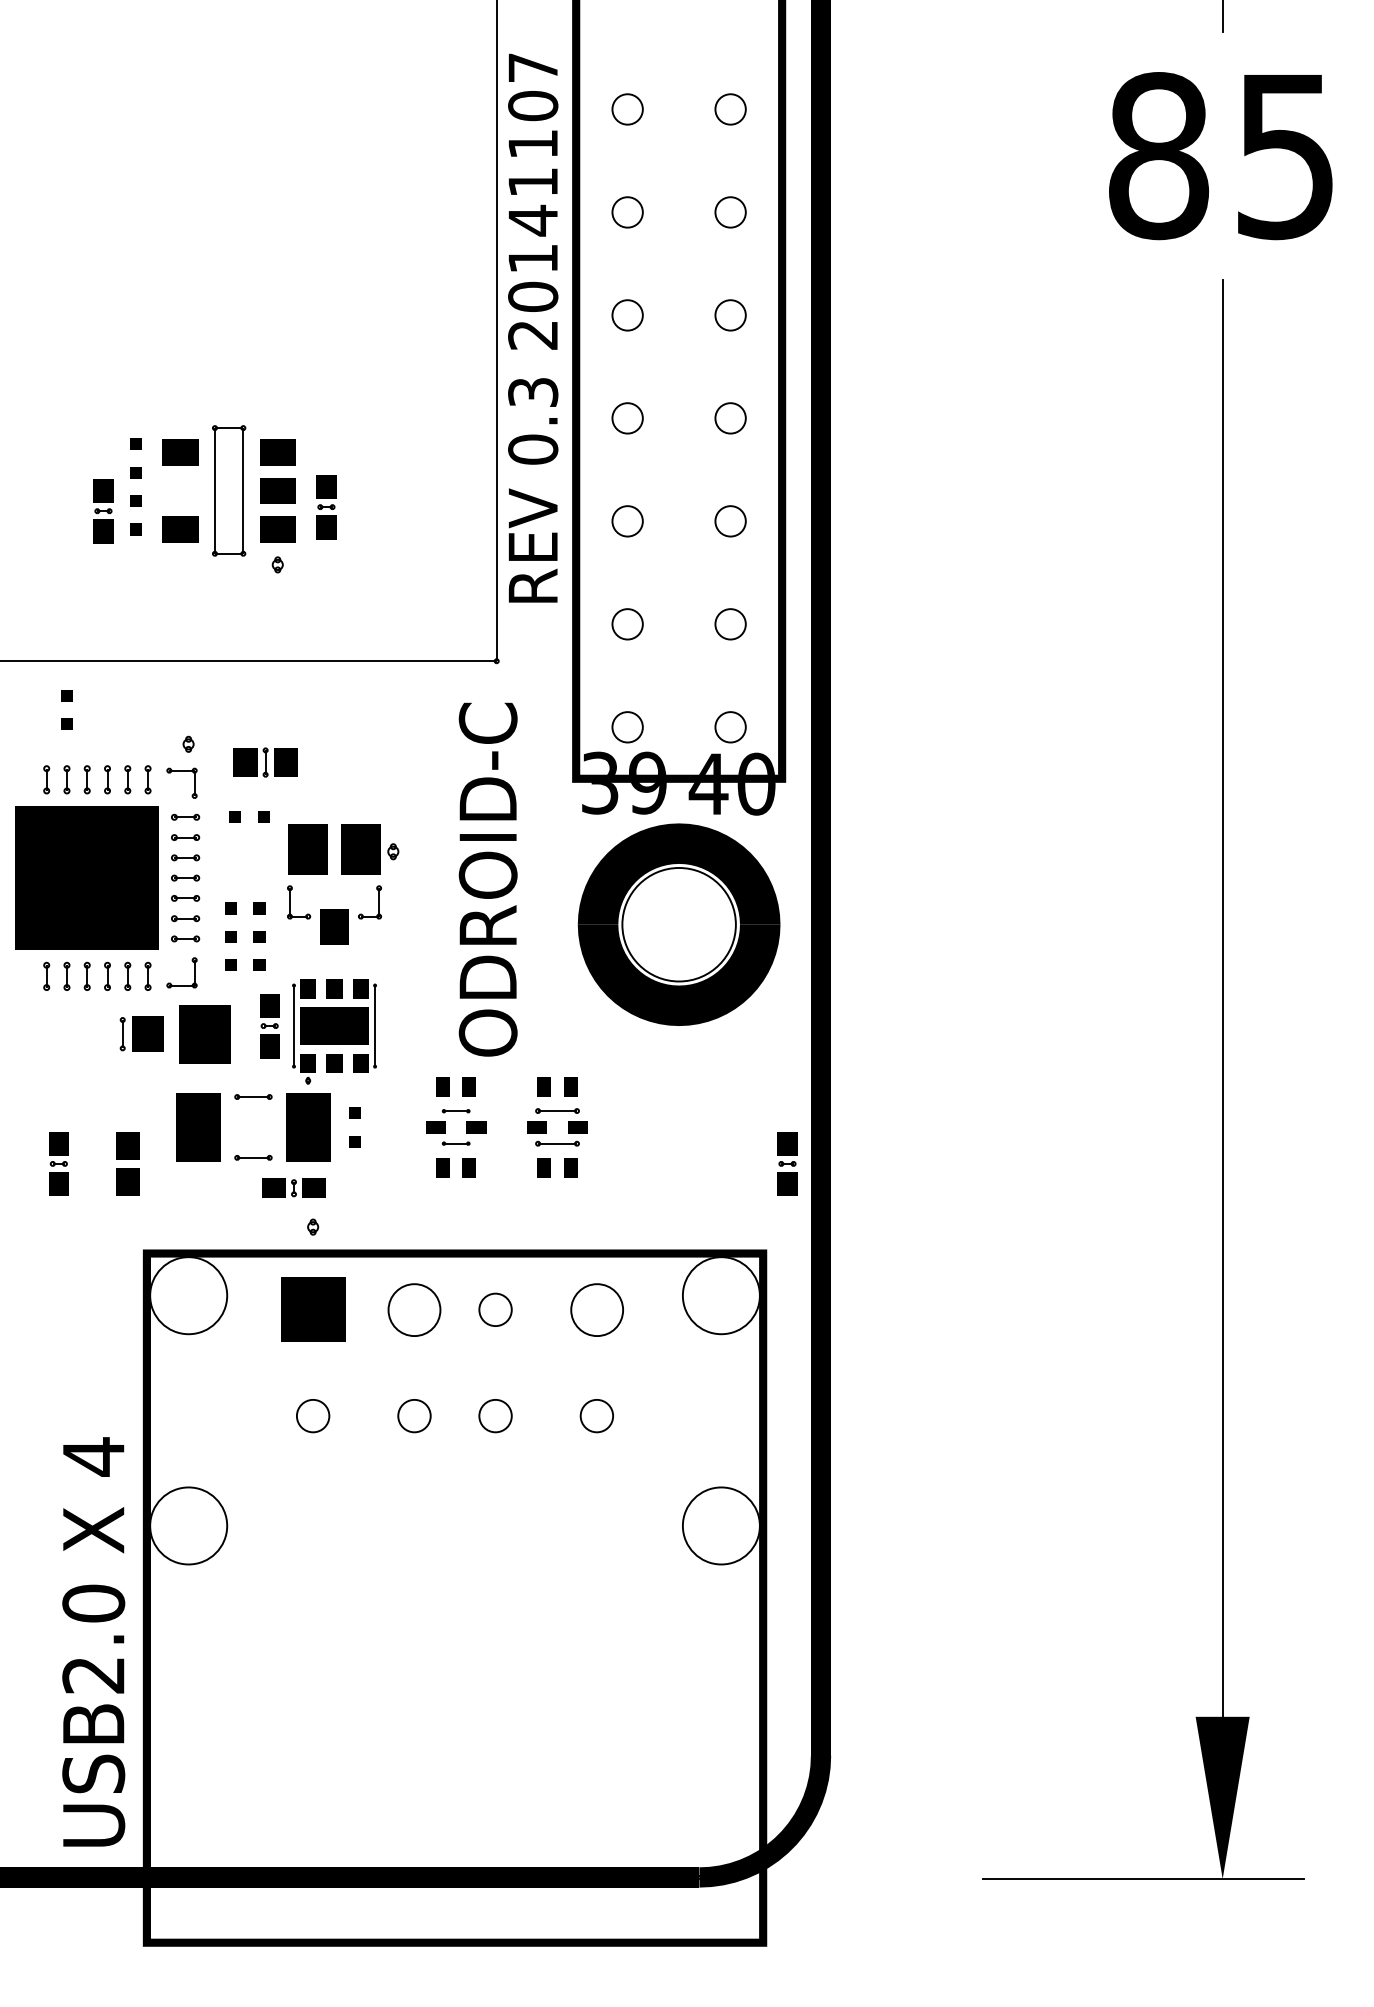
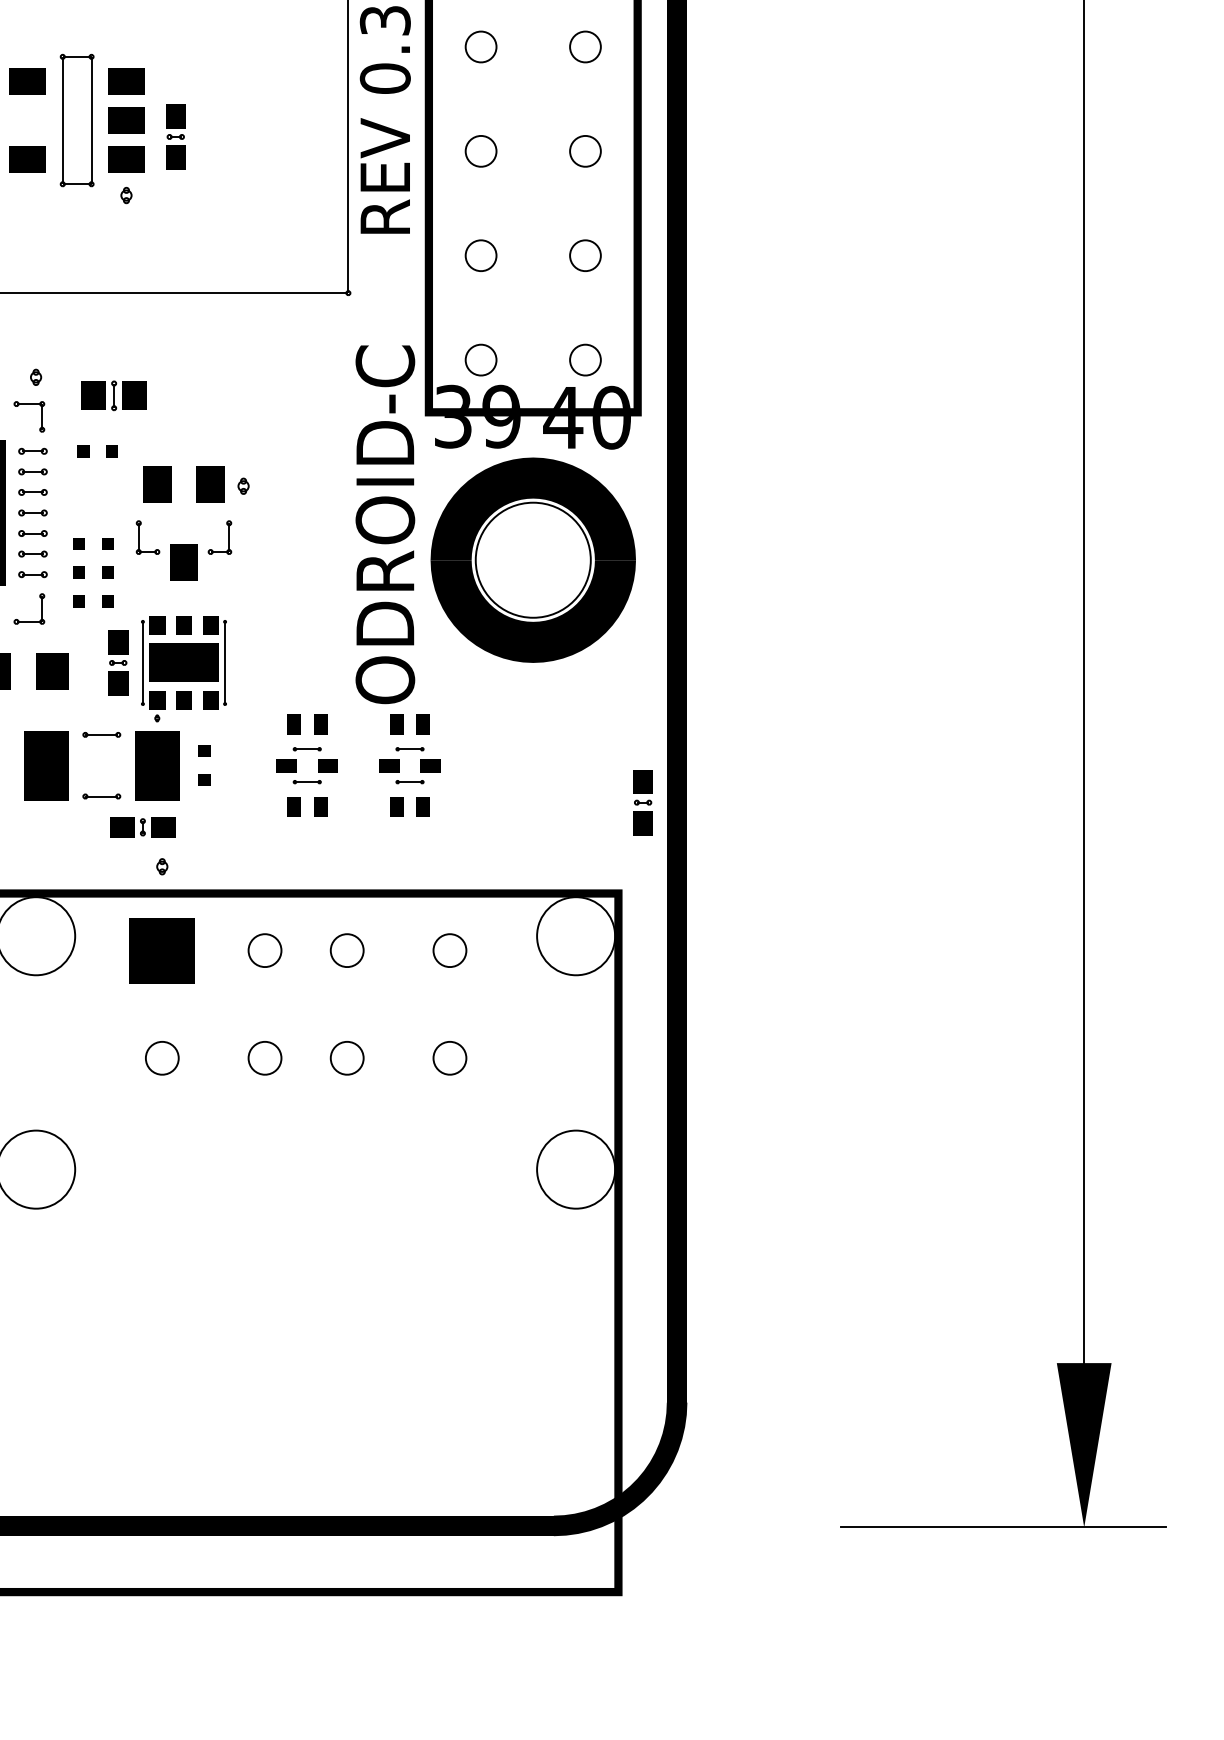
part: (307, 849) -> (156, 483), size x0.71
part: (360, 849) -> (210, 483), size x0.71
text: (487, 879) -> (384, 524), moved
part: (204, 1033) -> (52, 670), size x0.62
part: (557, 1111) -> (409, 749), size x0.62
part: (557, 1143) -> (409, 781), size x0.62
part: (414, 1309) -> (265, 950), size x0.62
part: (596, 1309) -> (449, 950), size x0.62

